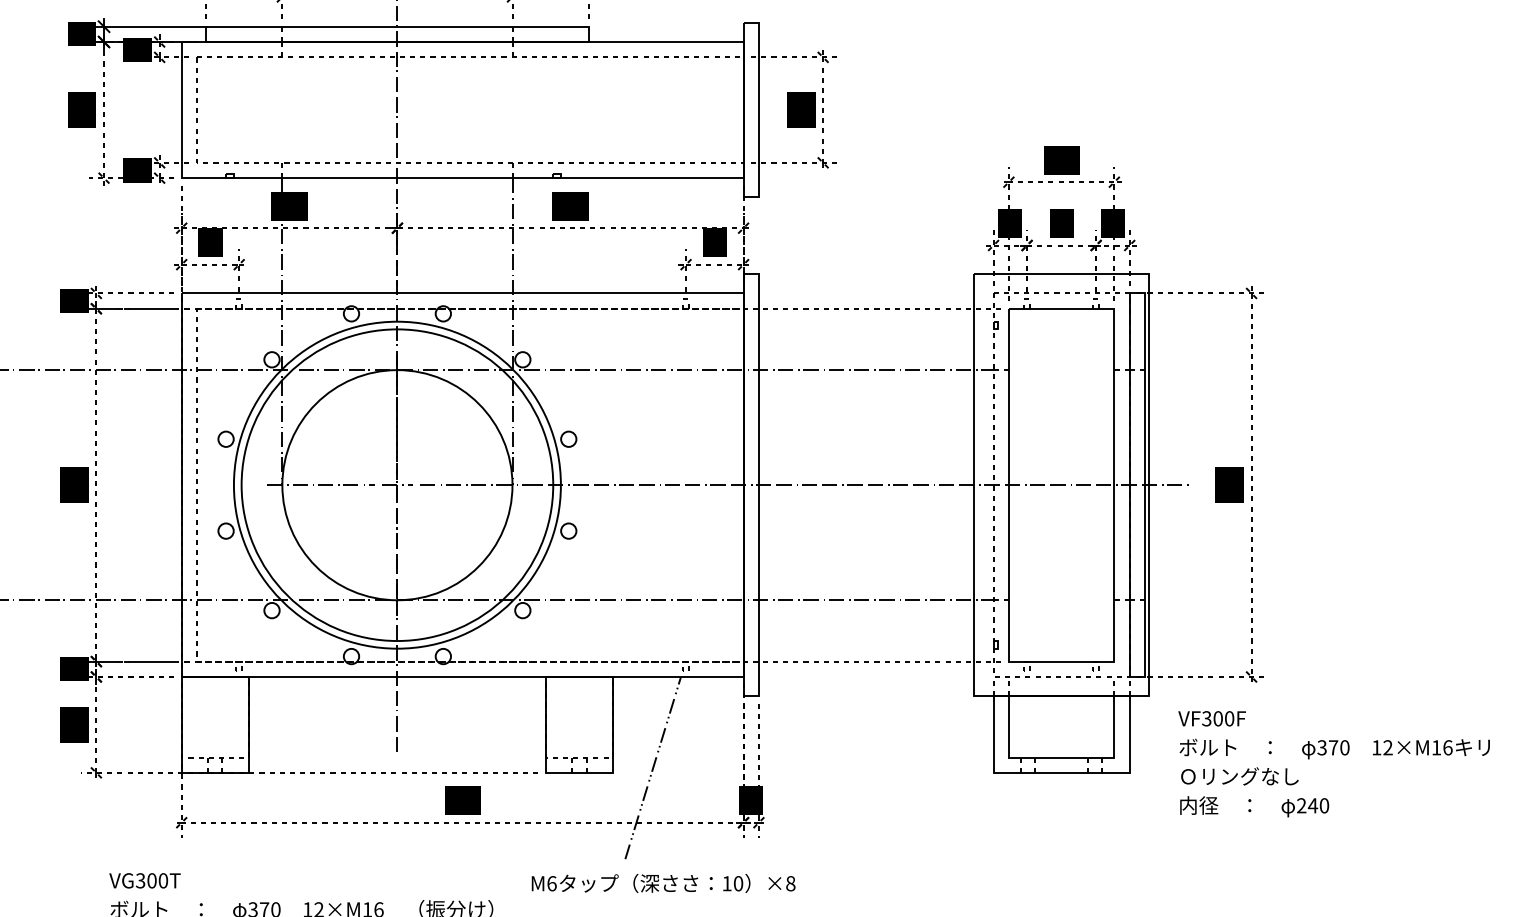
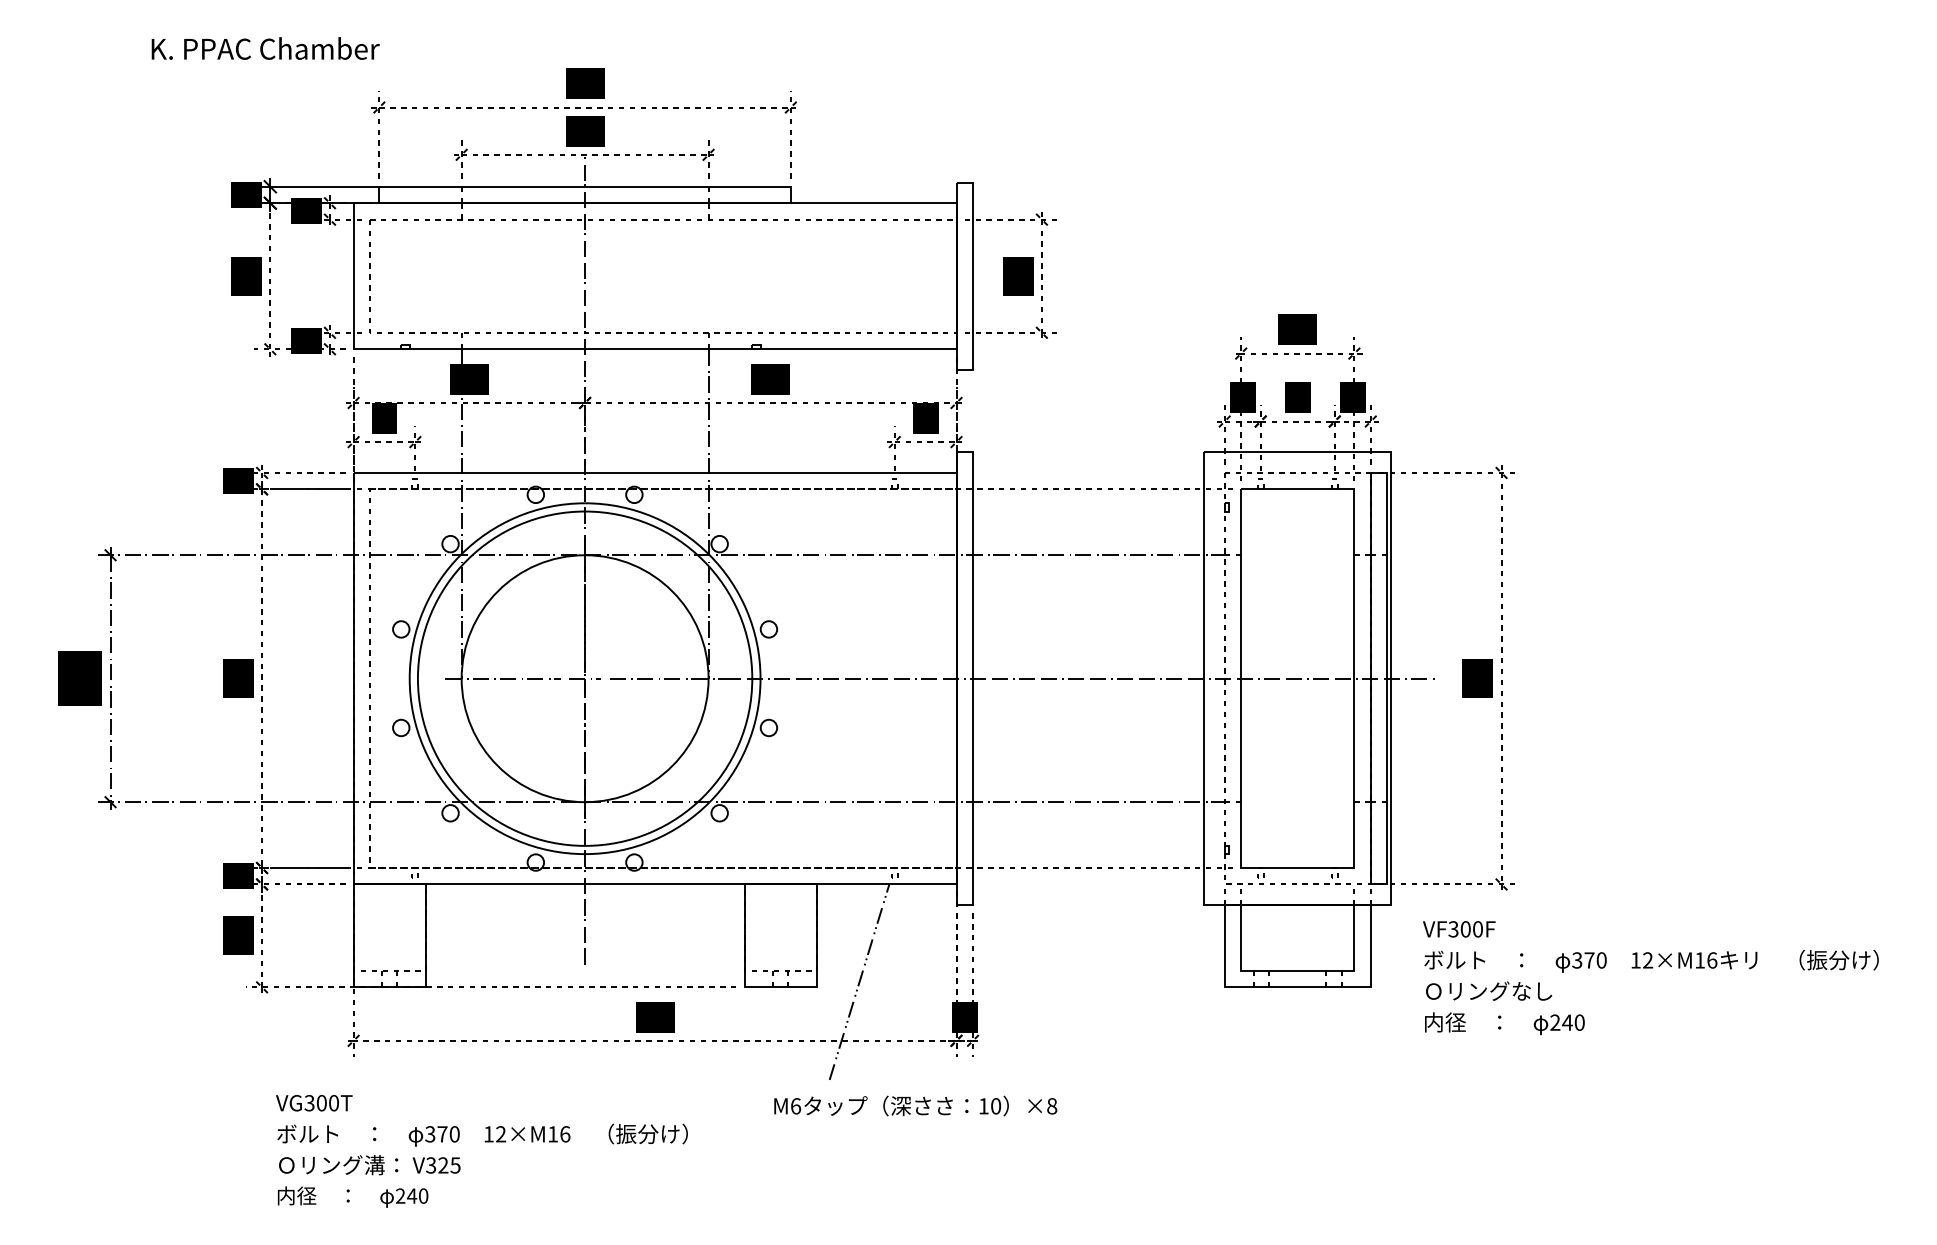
text: (663, 882) -> (915, 1105), moved

